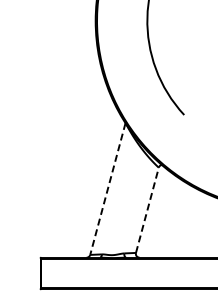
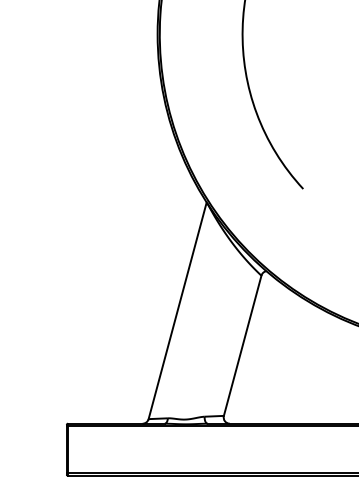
line: (107, 189) -> (177, 311), dashed -> solid
line: (147, 209) -> (242, 344), dashed -> solid

